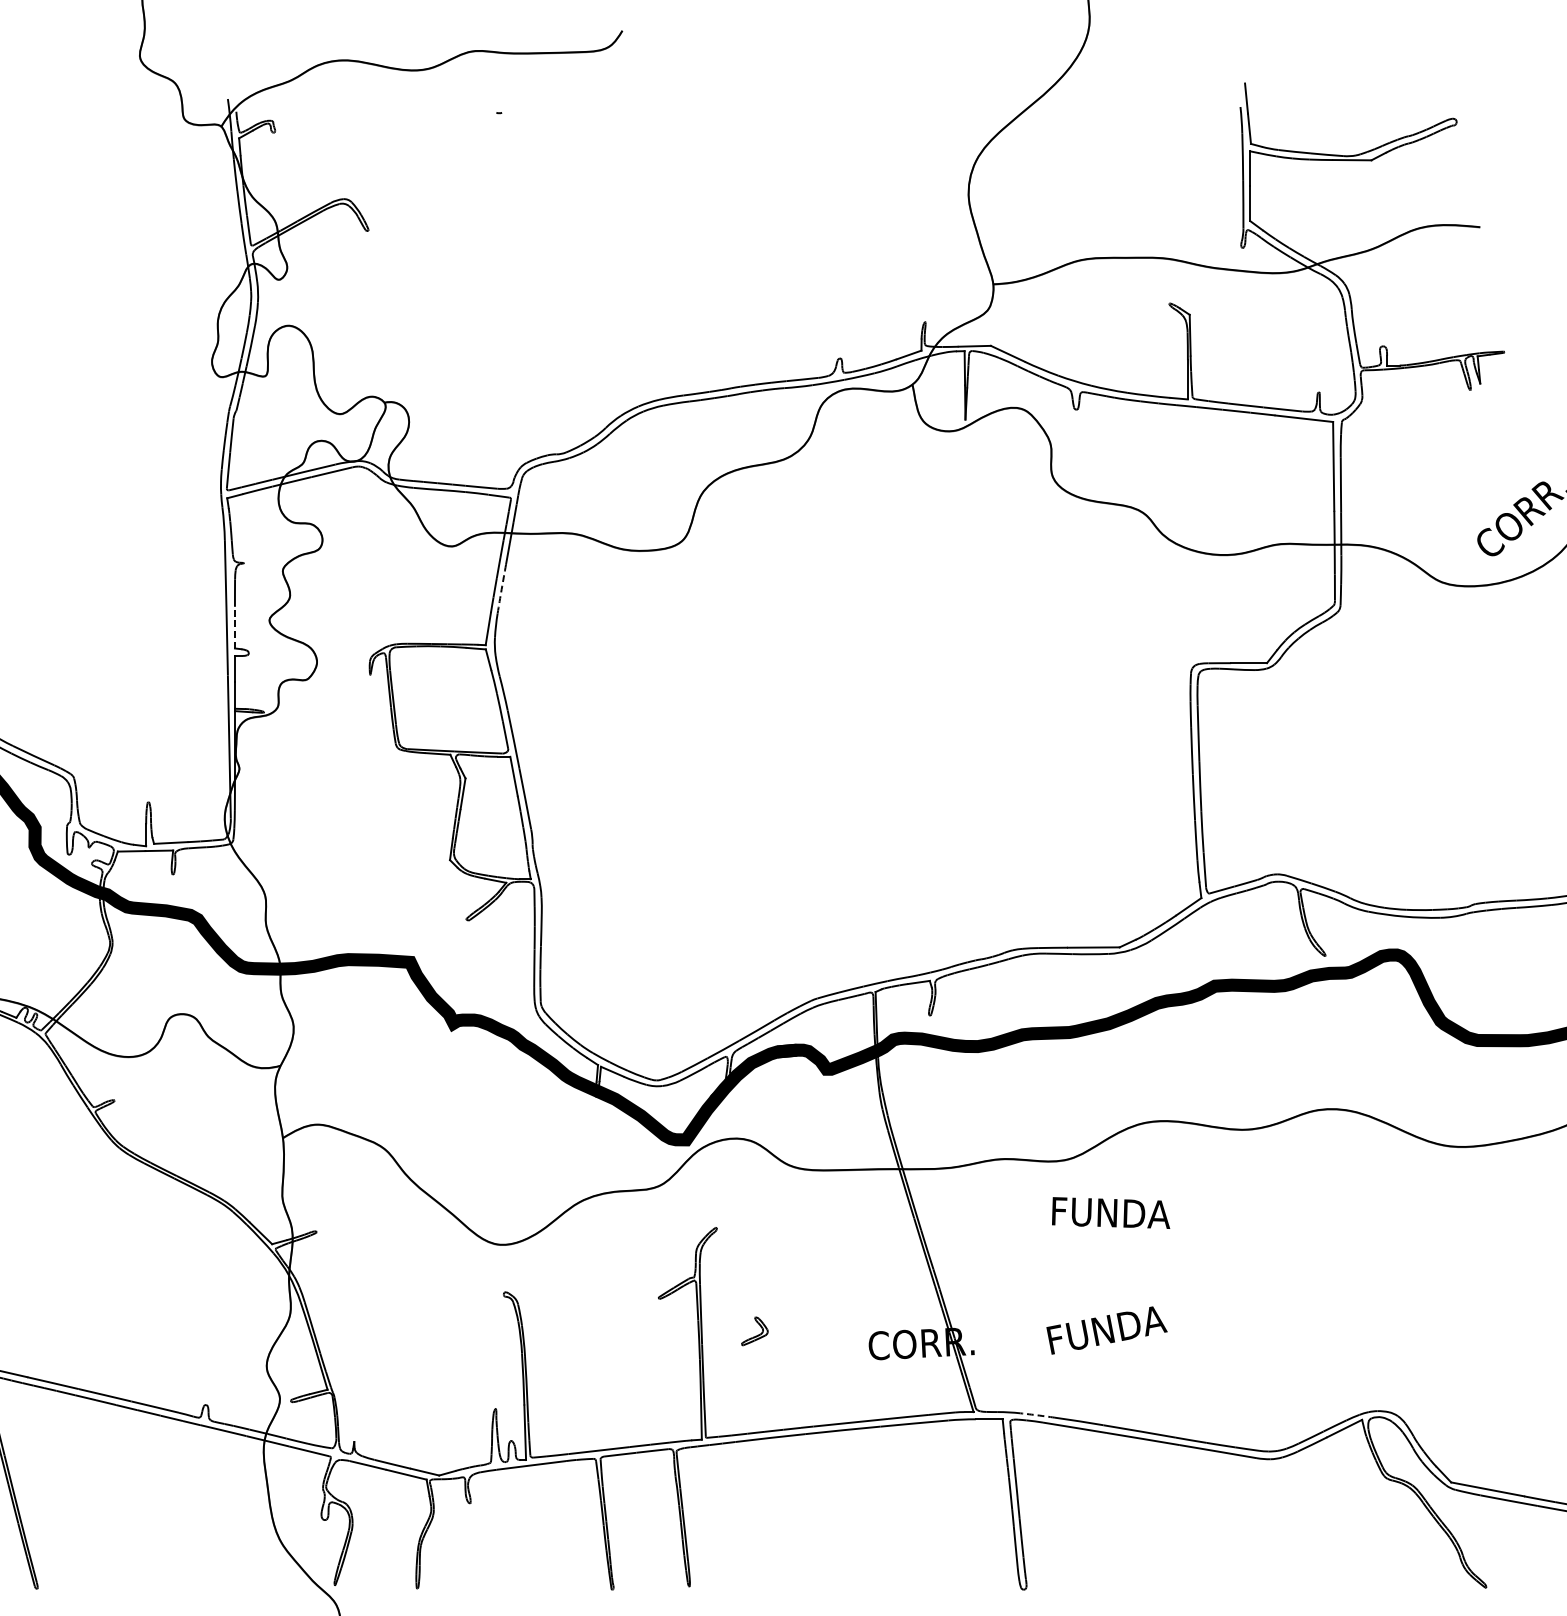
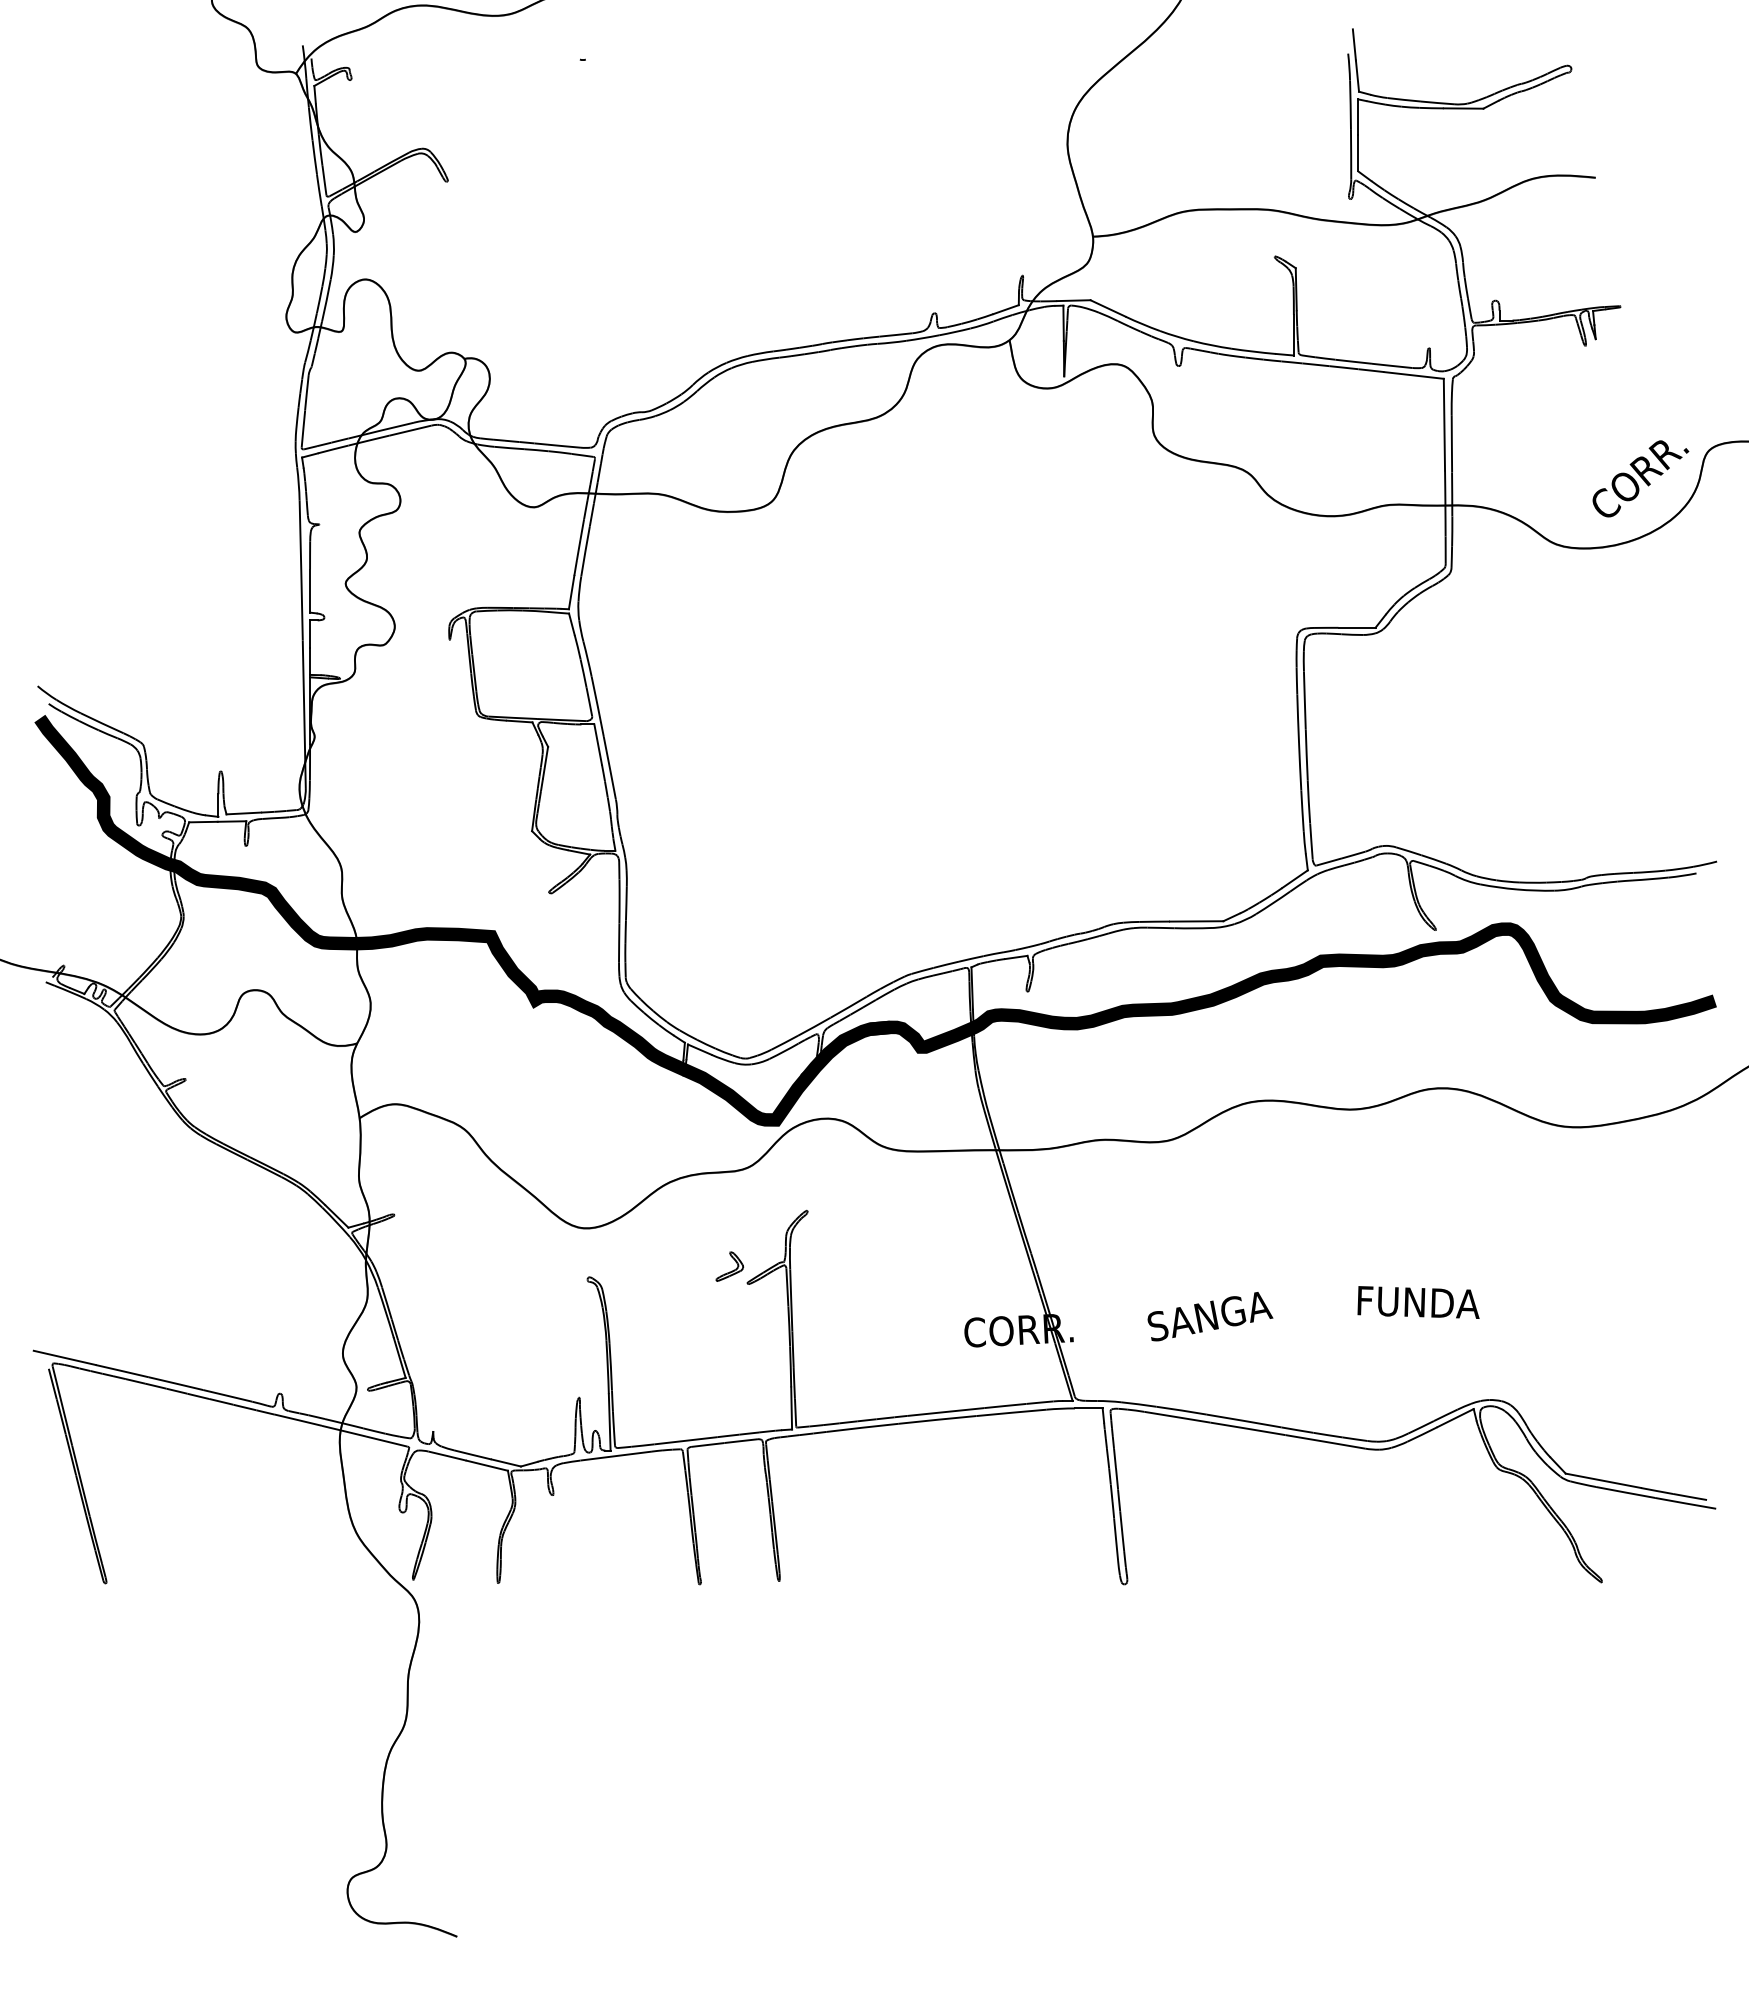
arc: (501, 589) -> (585, 551), dashed -> solid
line: (235, 627) -> (310, 591), dashed -> solid
text: (1111, 1213) -> (1418, 1302), moved
text: (1107, 1330) -> (1210, 1316), FUNDA -> SANGA
part: (754, 1331) -> (729, 1266), moved
arc: (1037, 1415) -> (1138, 1404), dashed -> solid

